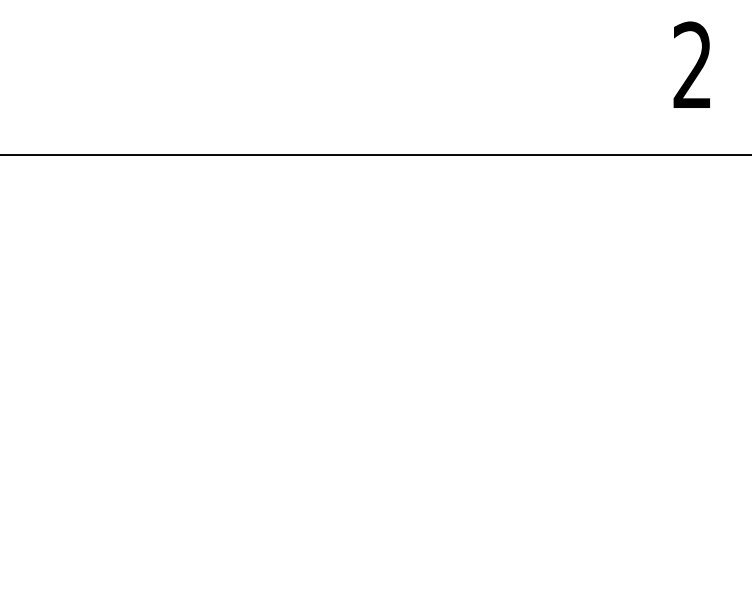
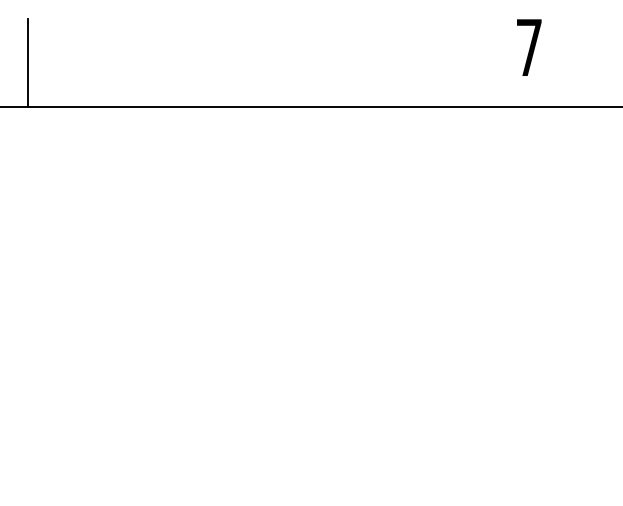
text: (691, 63) -> (528, 46), 2 -> 7

